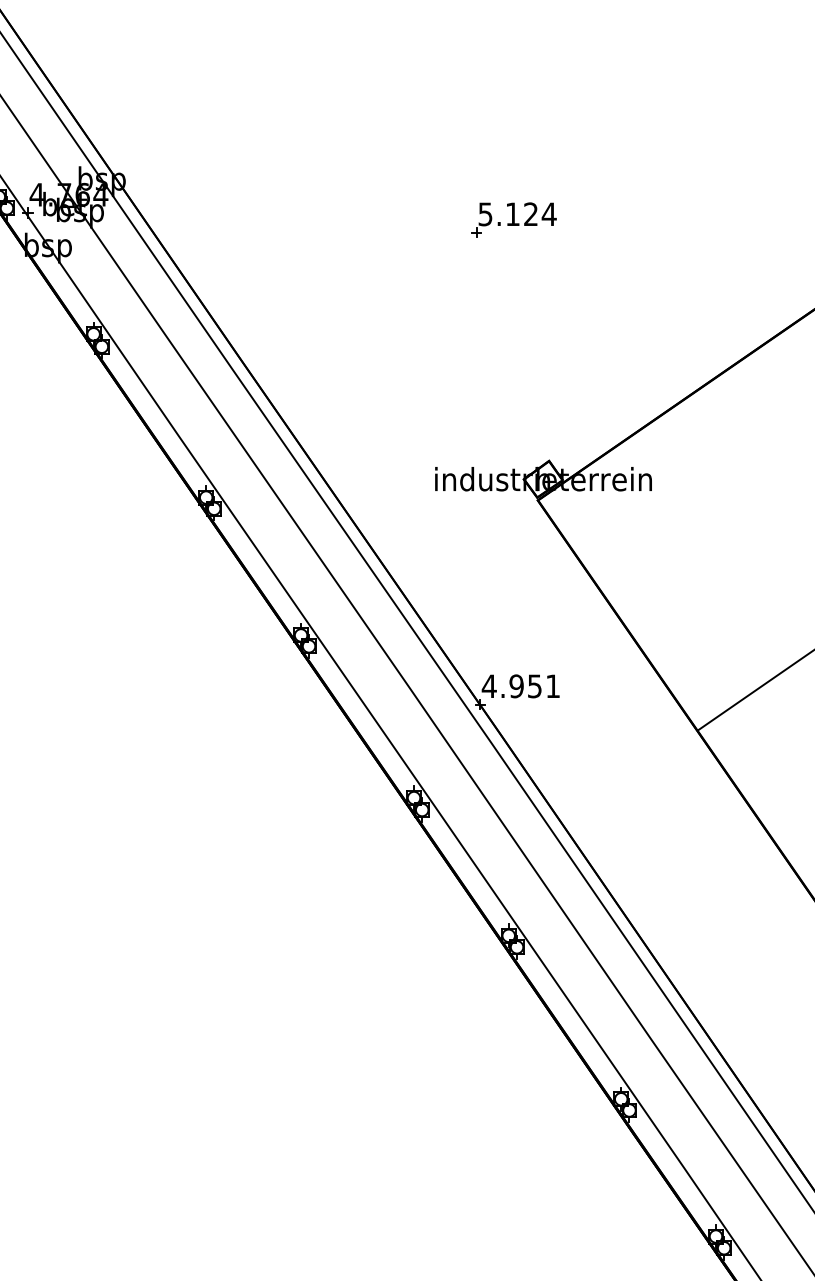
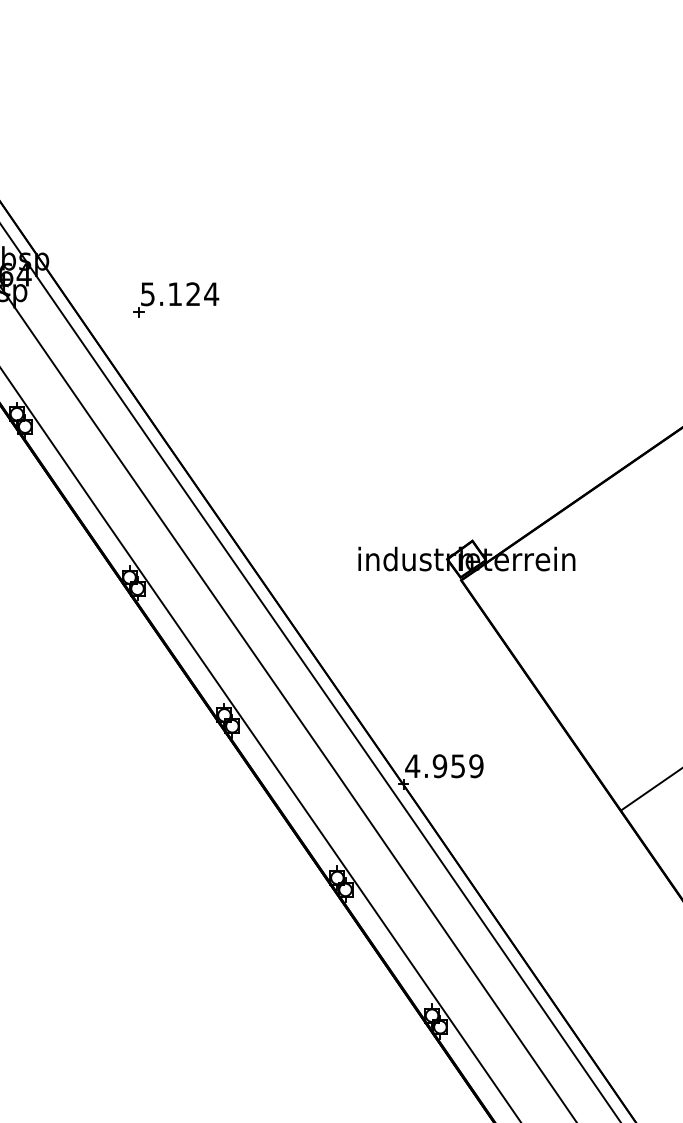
part: (513, 219) -> (175, 299), moved
text: (552, 686) -> (475, 766), 4.951 -> 4.959

